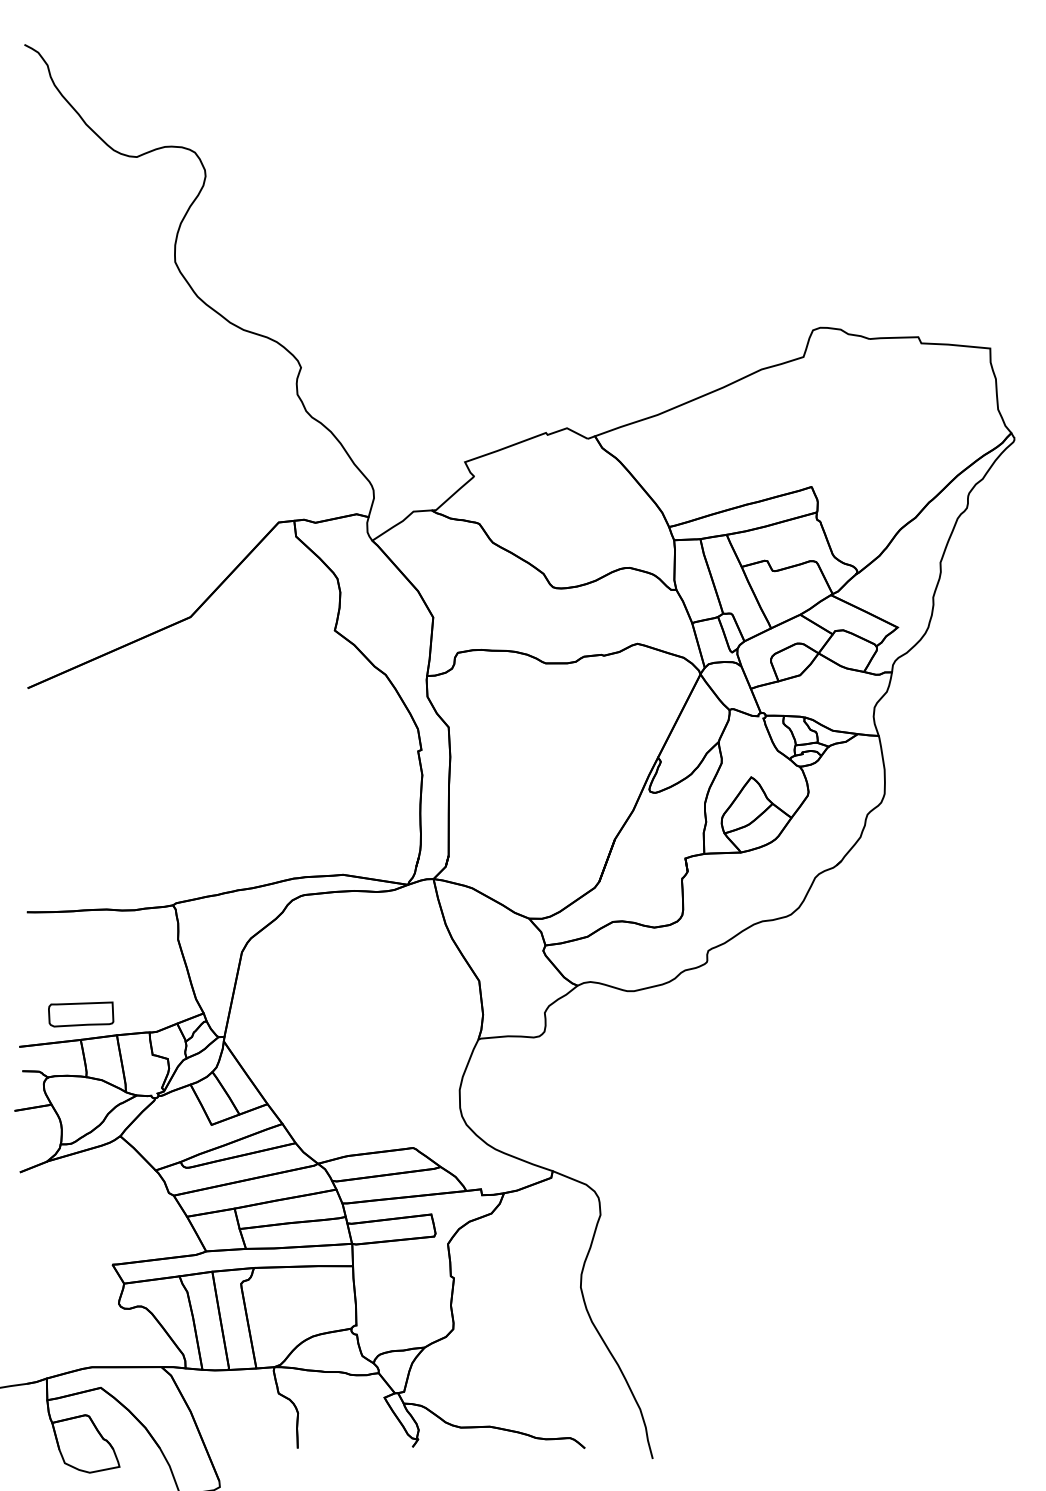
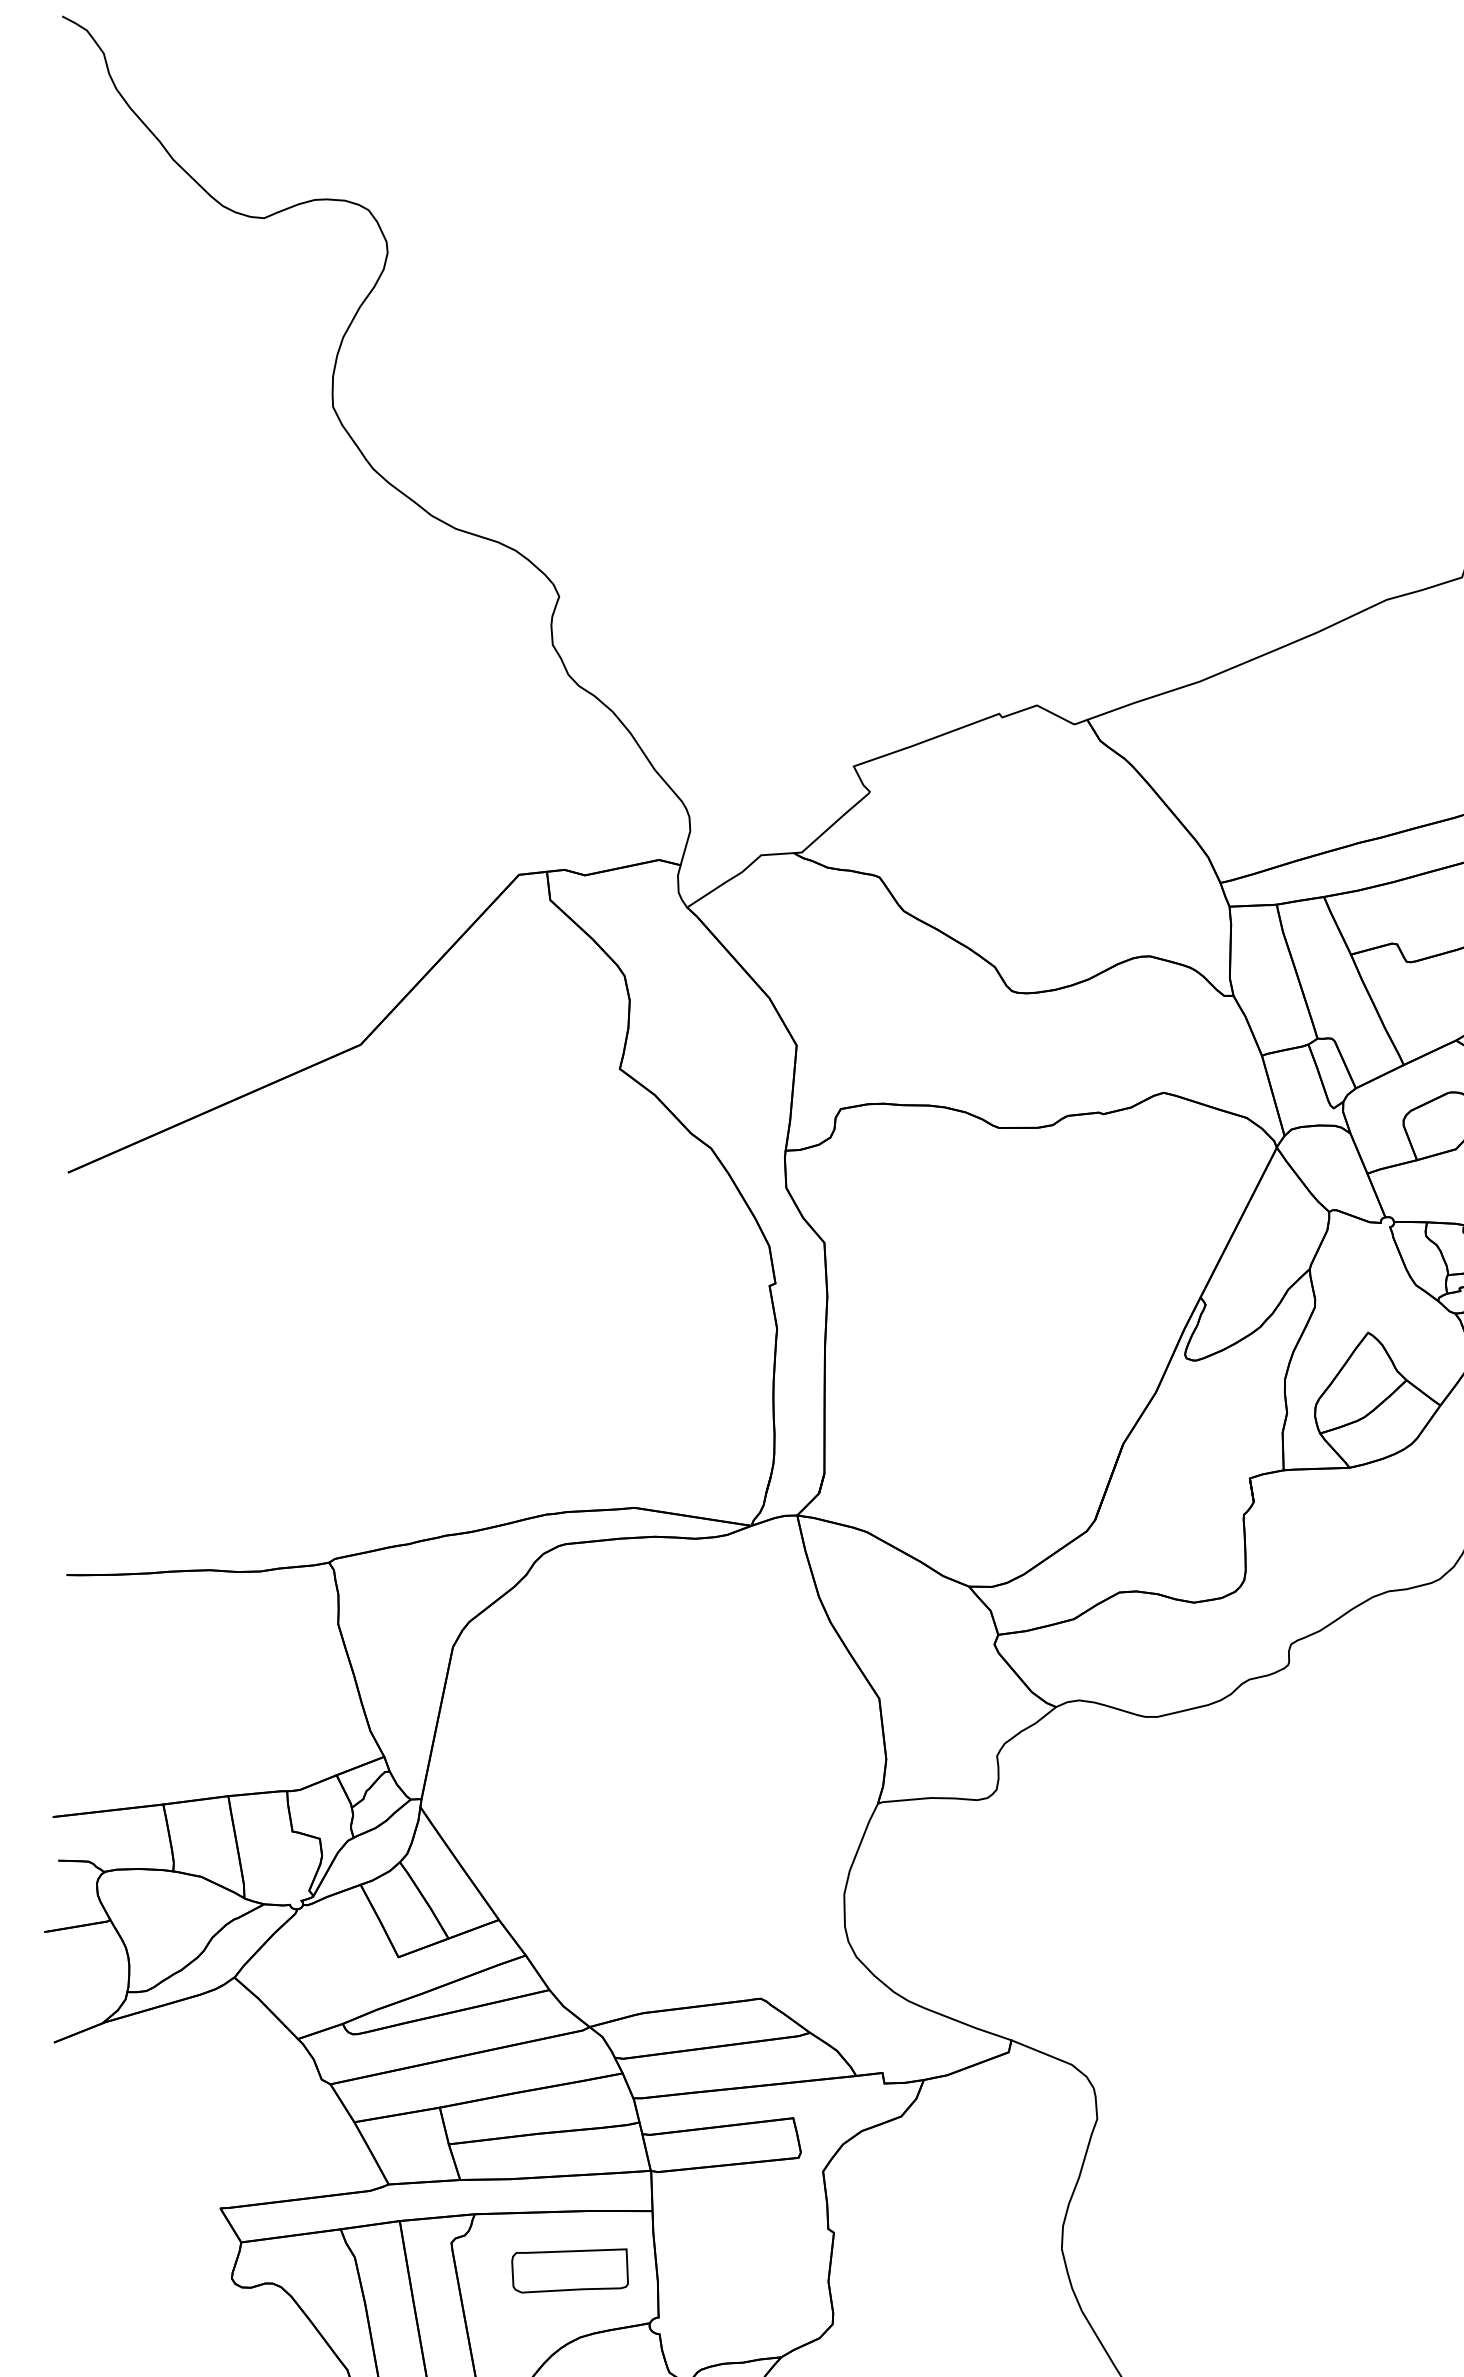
part: (81, 1014) -> (570, 2270), moved

